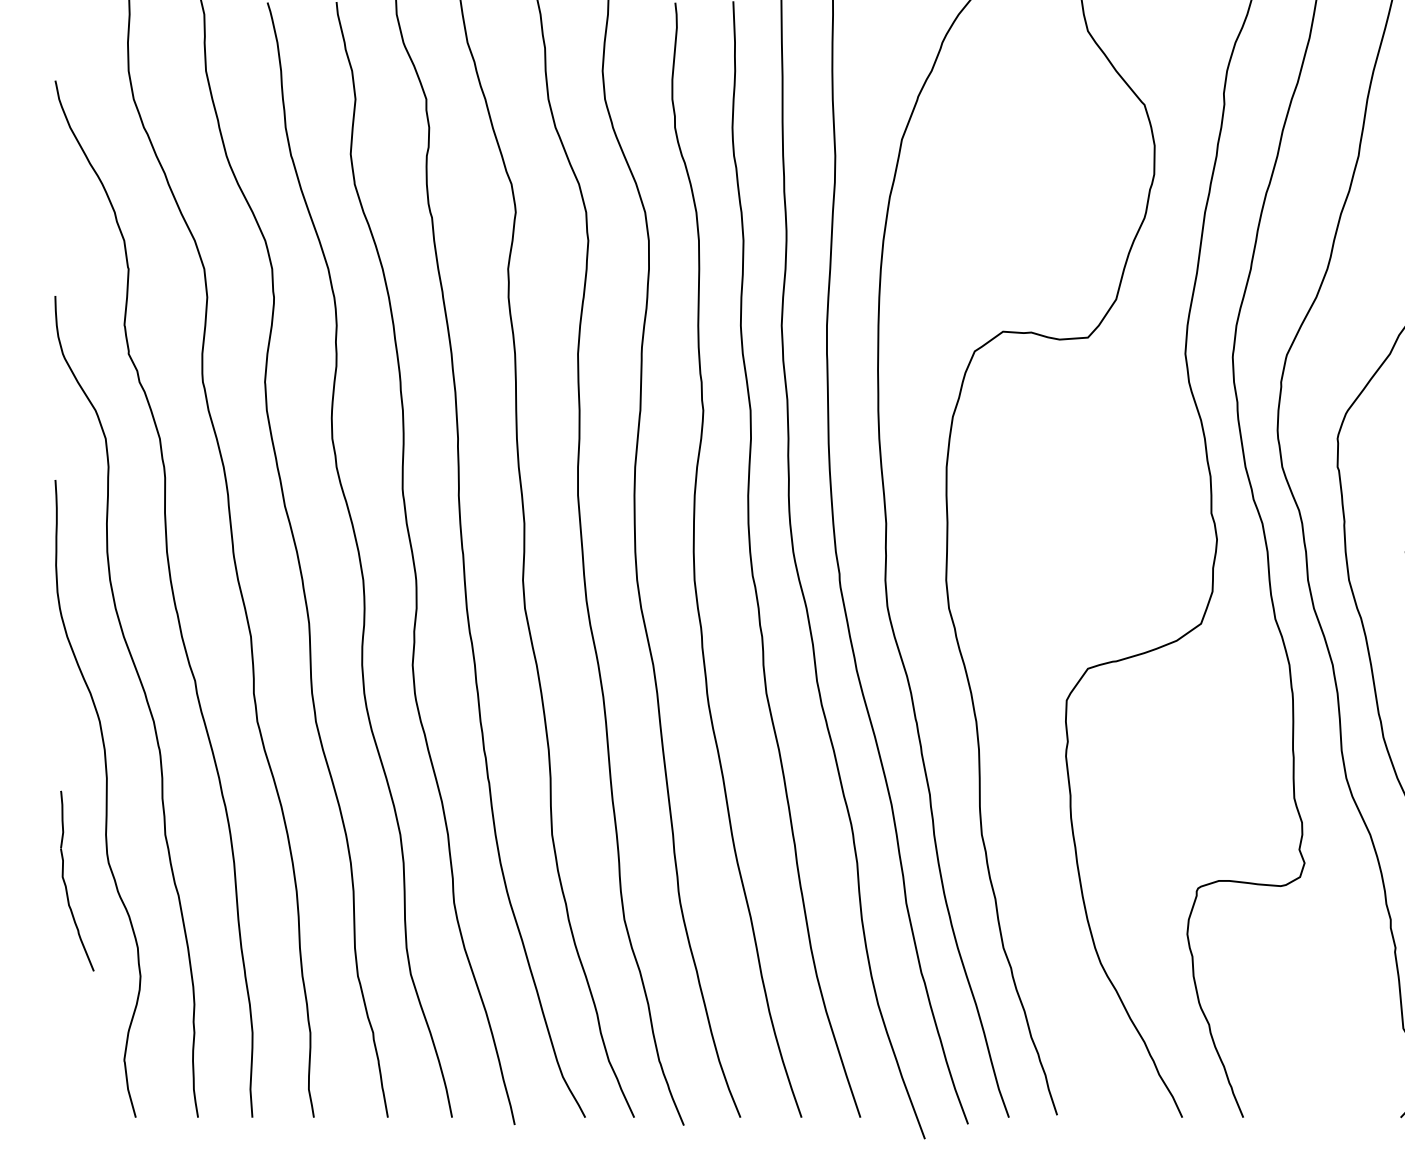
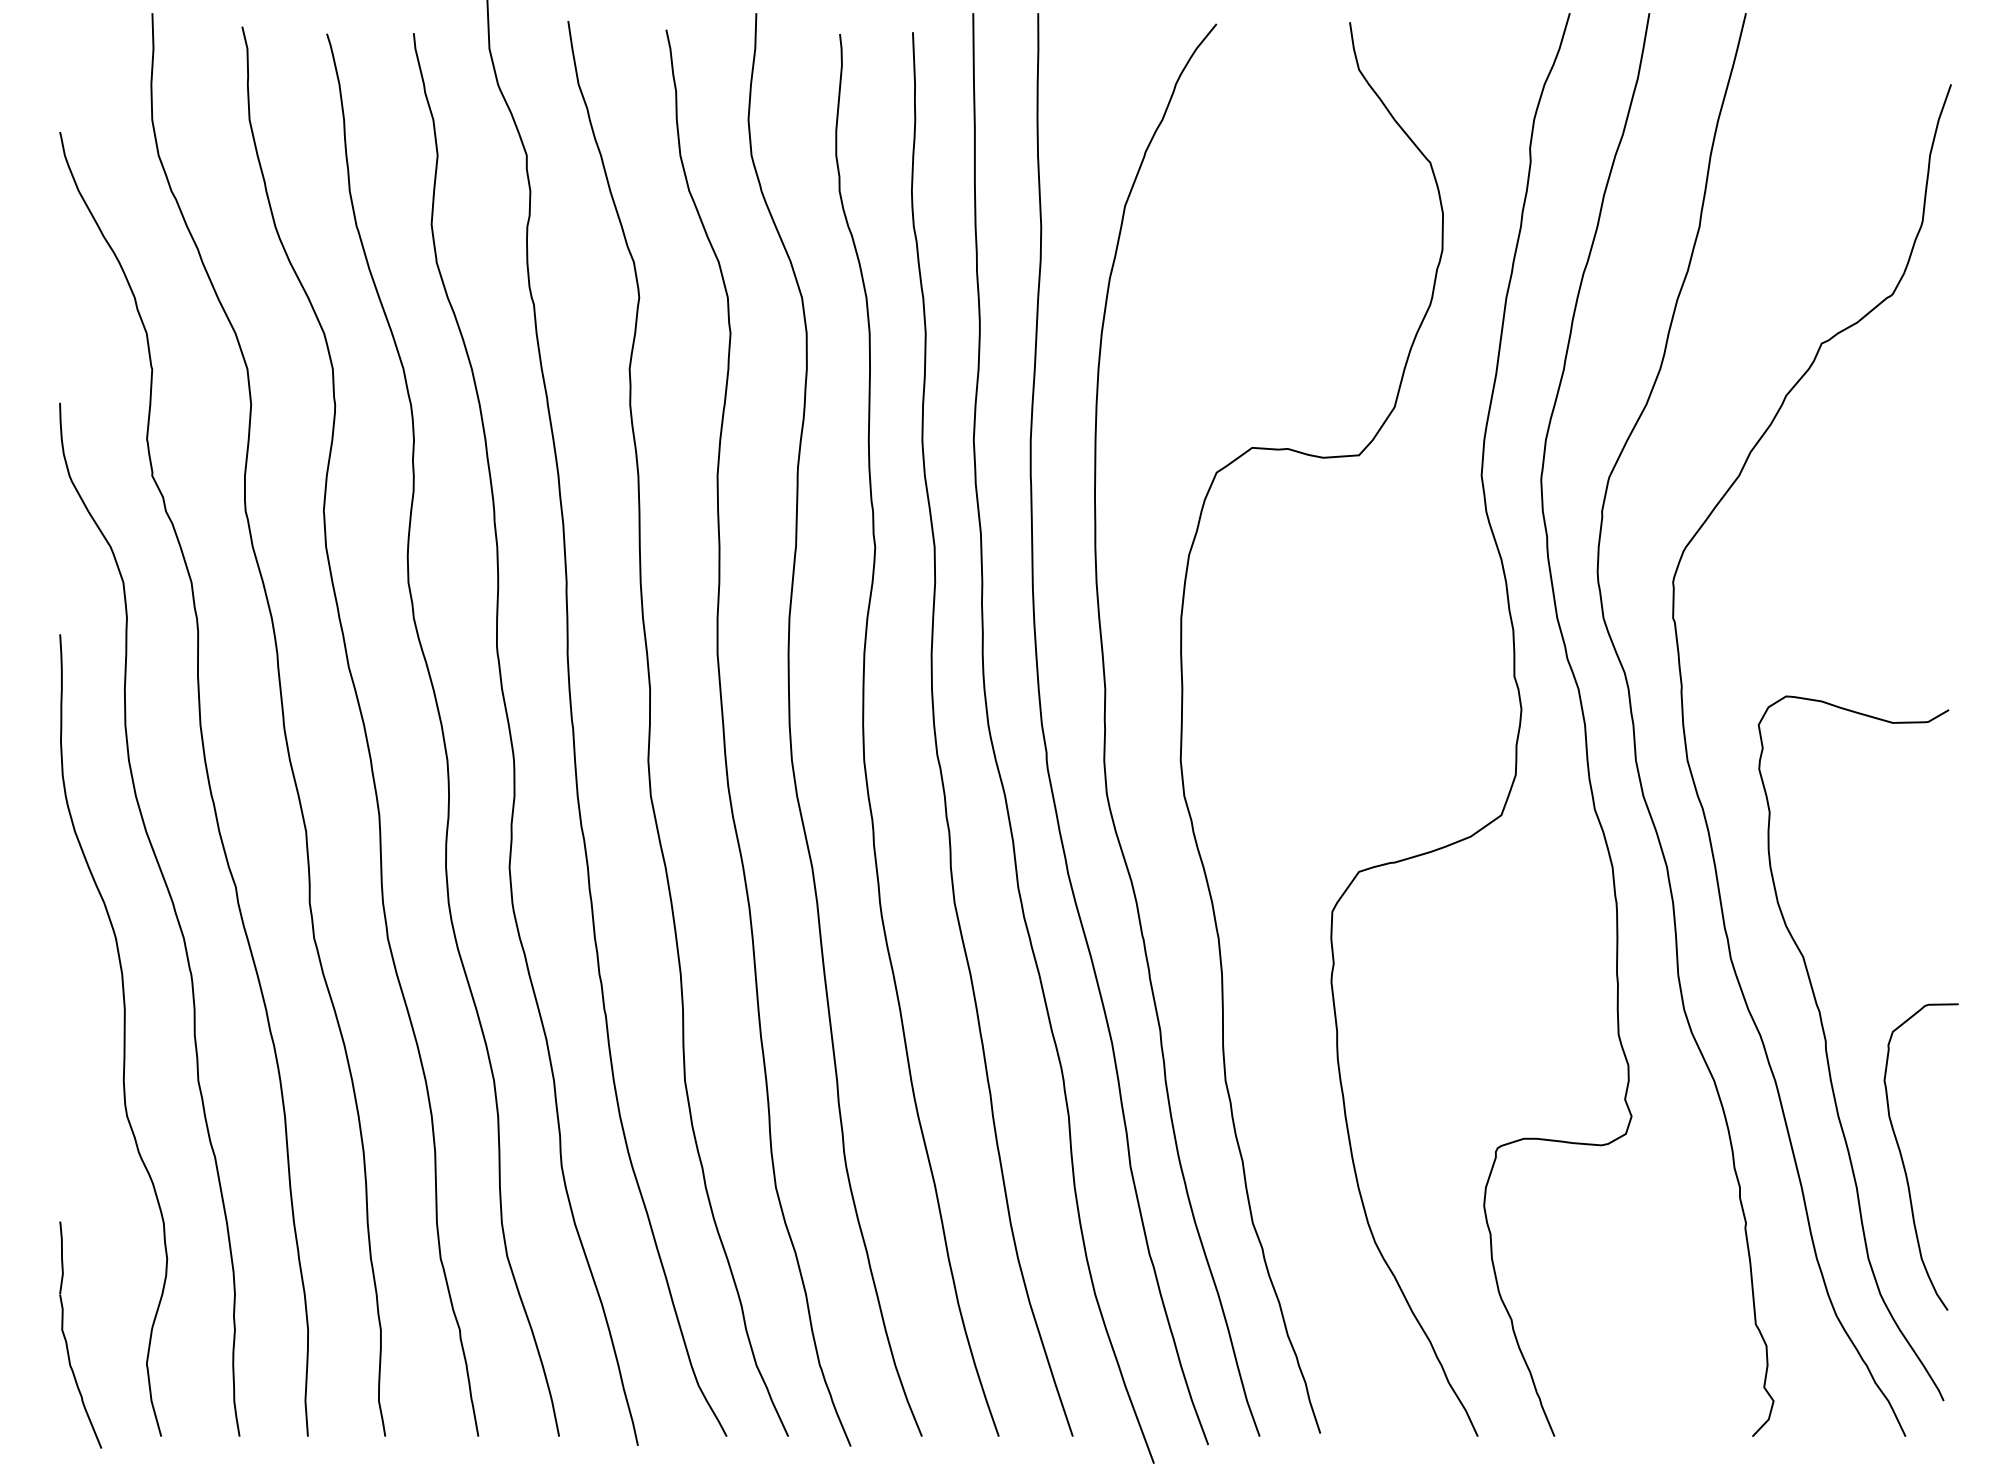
part: (66, 884) -> (66, 1339), moved

